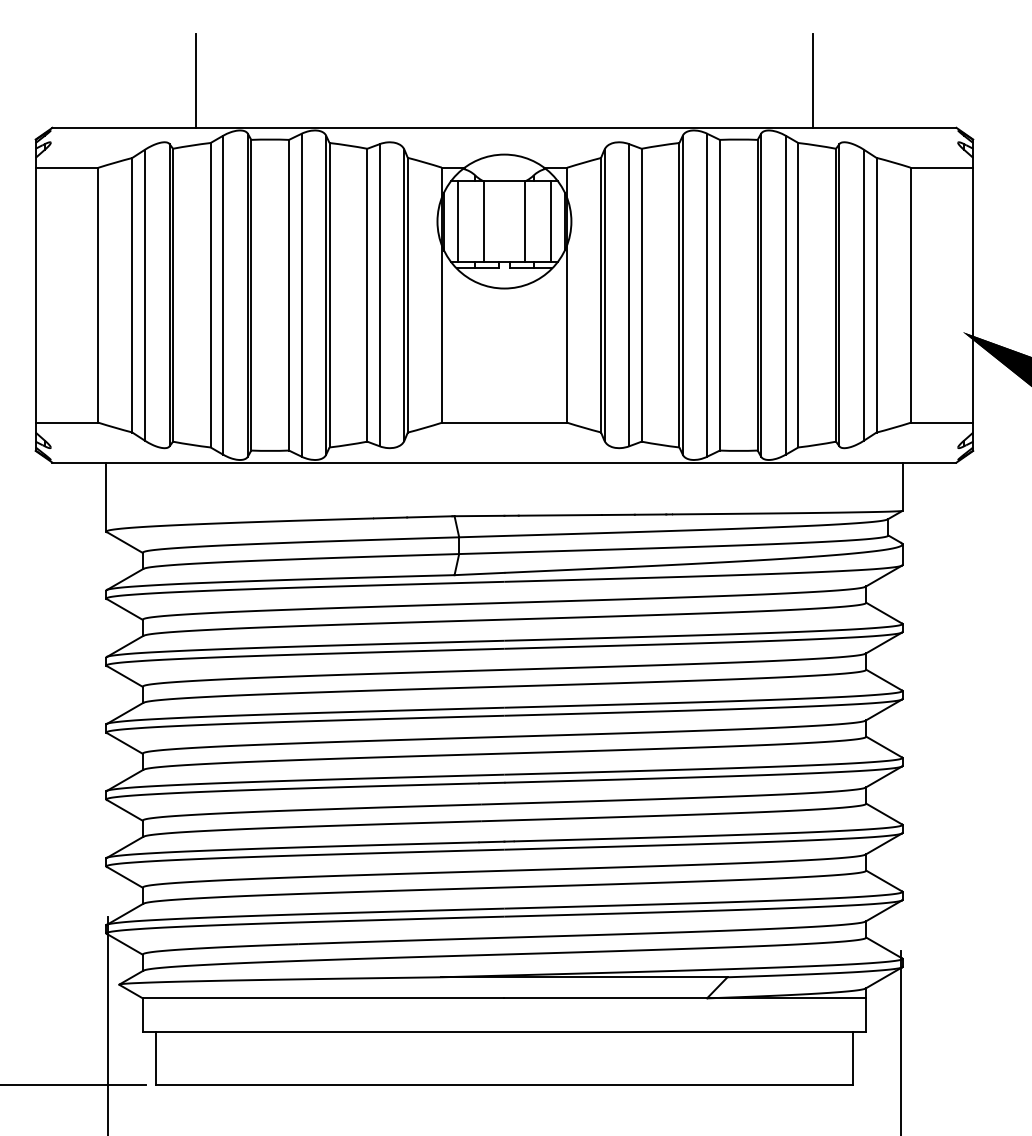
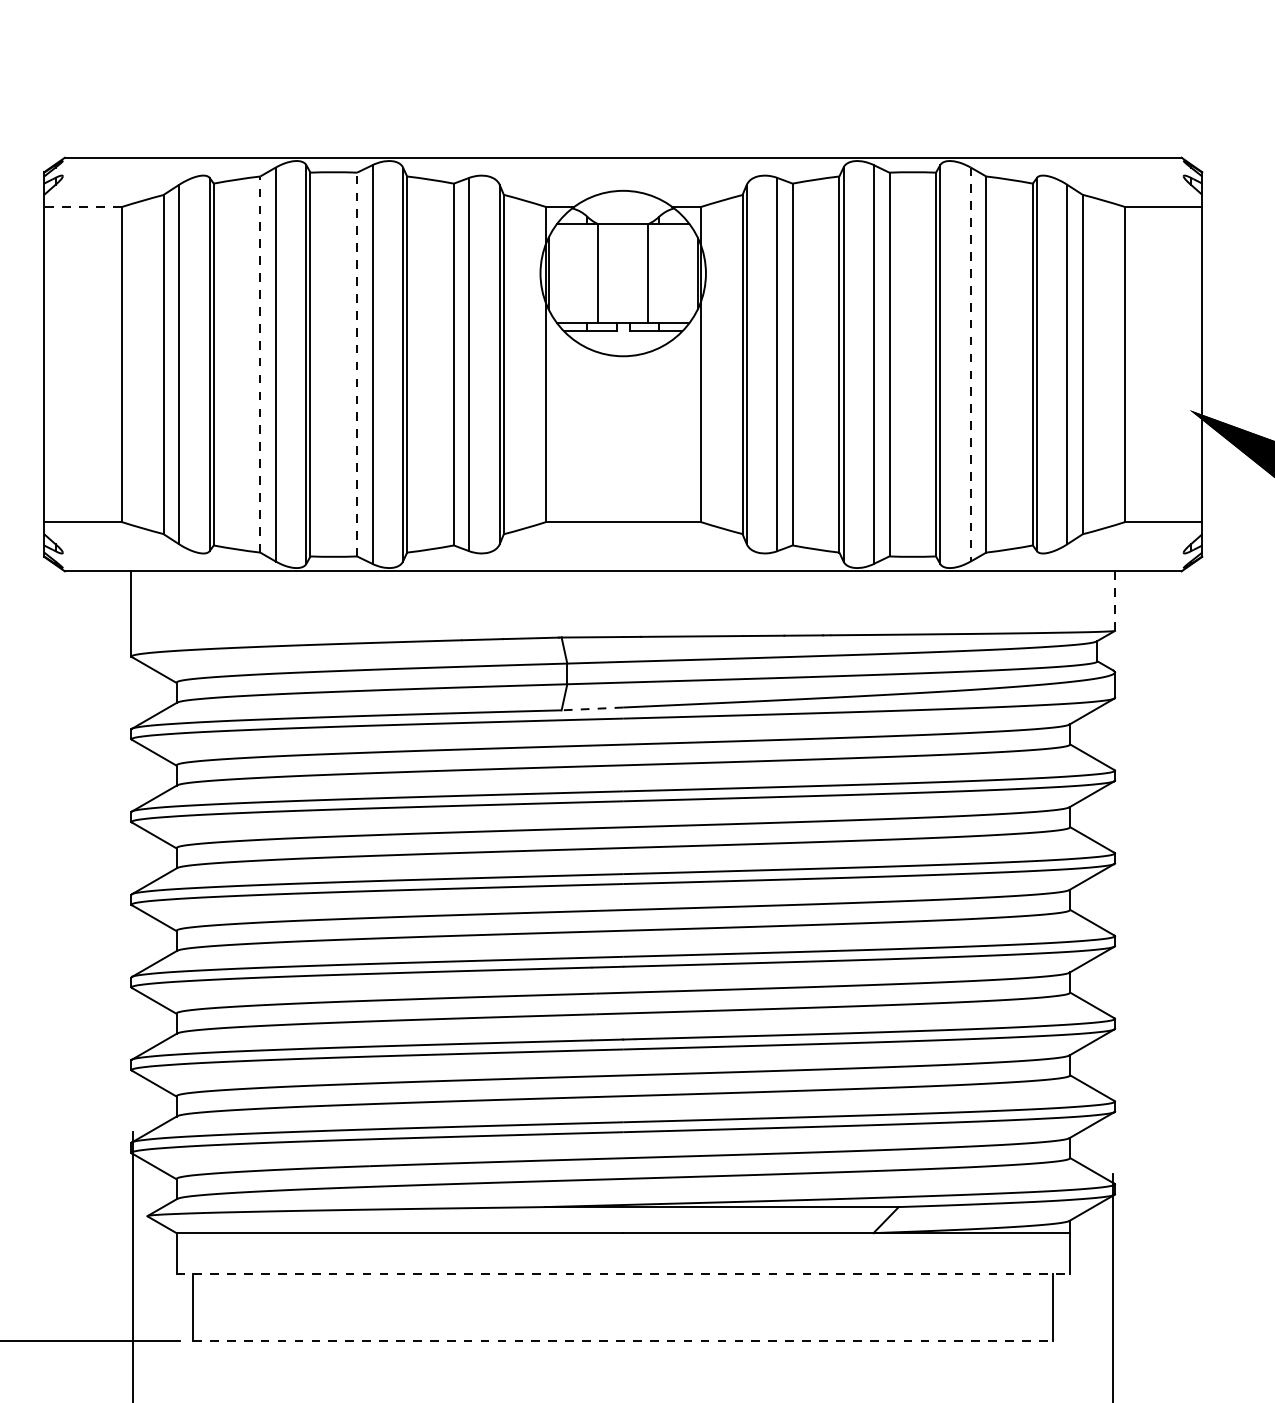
line: (196, 80) -> (242, 99), removed
line: (812, 80) -> (1003, 99), removed
line: (66, 167) -> (82, 206), solid -> dashed
line: (457, 221) -> (565, 273), removed
line: (551, 221) -> (681, 273), removed
line: (210, 294) -> (260, 363), solid -> dashed
line: (288, 294) -> (356, 363), solid -> dashed
line: (785, 295) -> (970, 364), solid -> dashed
line: (902, 487) -> (1114, 602), solid -> dashed
line: (479, 574) -> (592, 709), solid -> dashed
line: (504, 1031) -> (623, 1274), solid -> dashed
line: (504, 1085) -> (623, 1340), solid -> dashed

